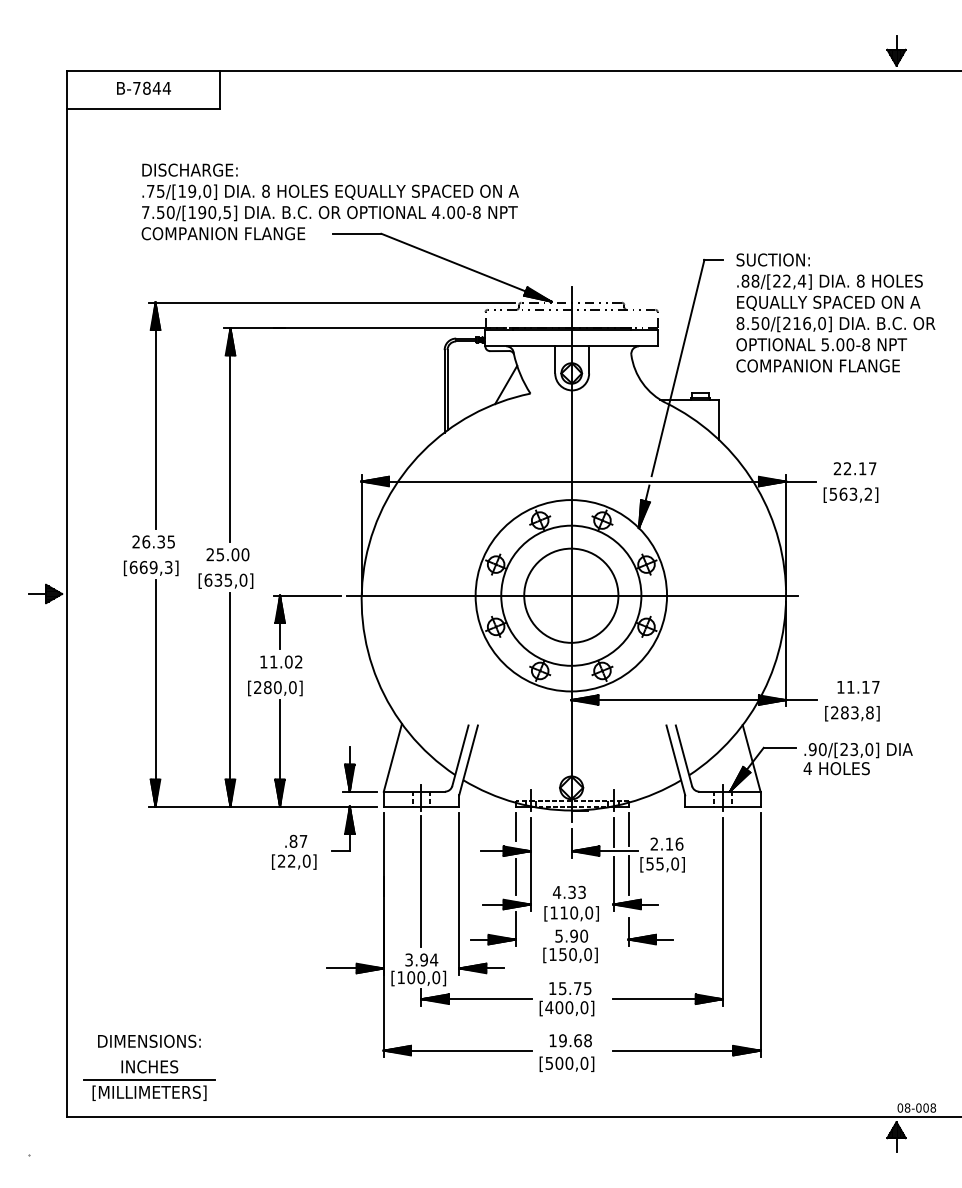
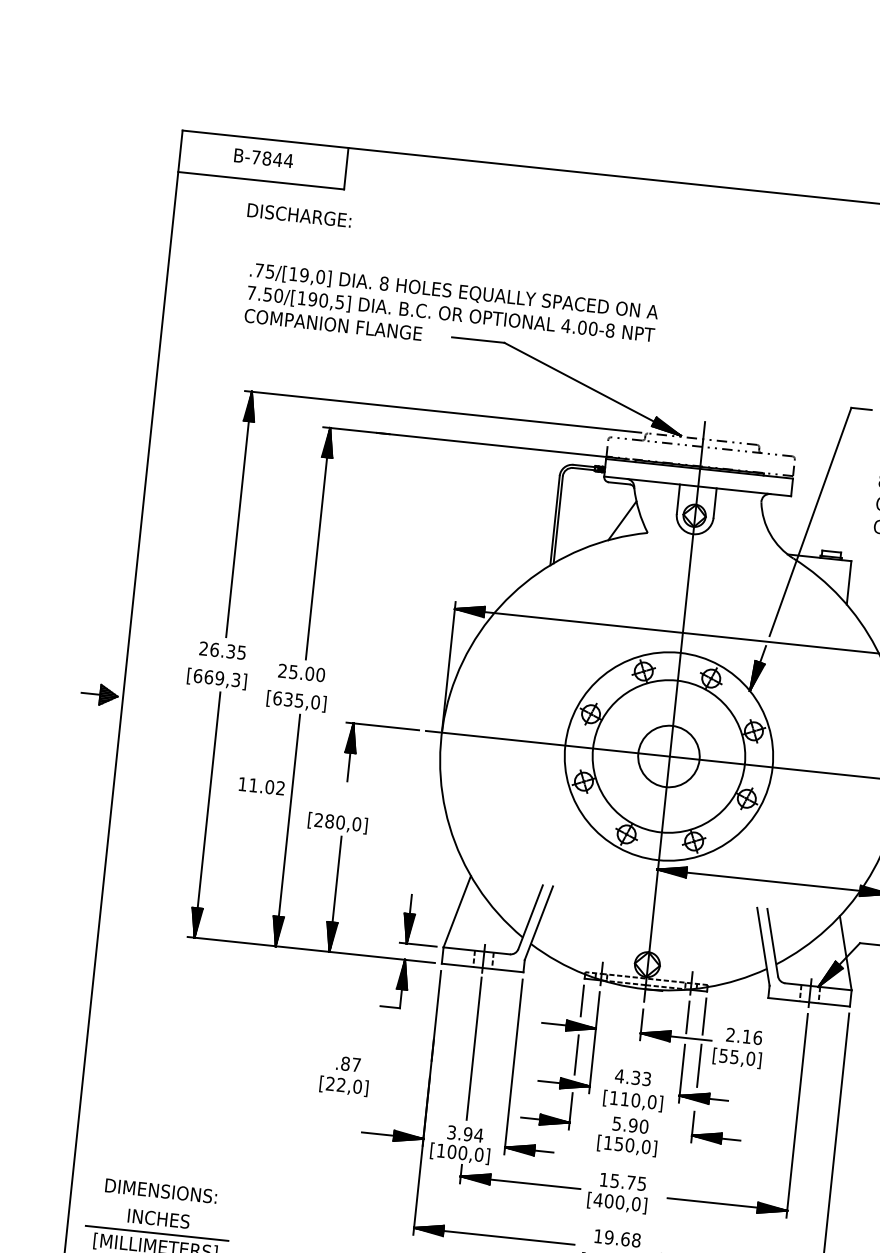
text: (189, 169) -> (299, 214), moved
circle: (571, 595) -> (669, 756), size x0.6
text: (281, 661) -> (261, 785), moved
text: (294, 851) -> (345, 1074), moved

